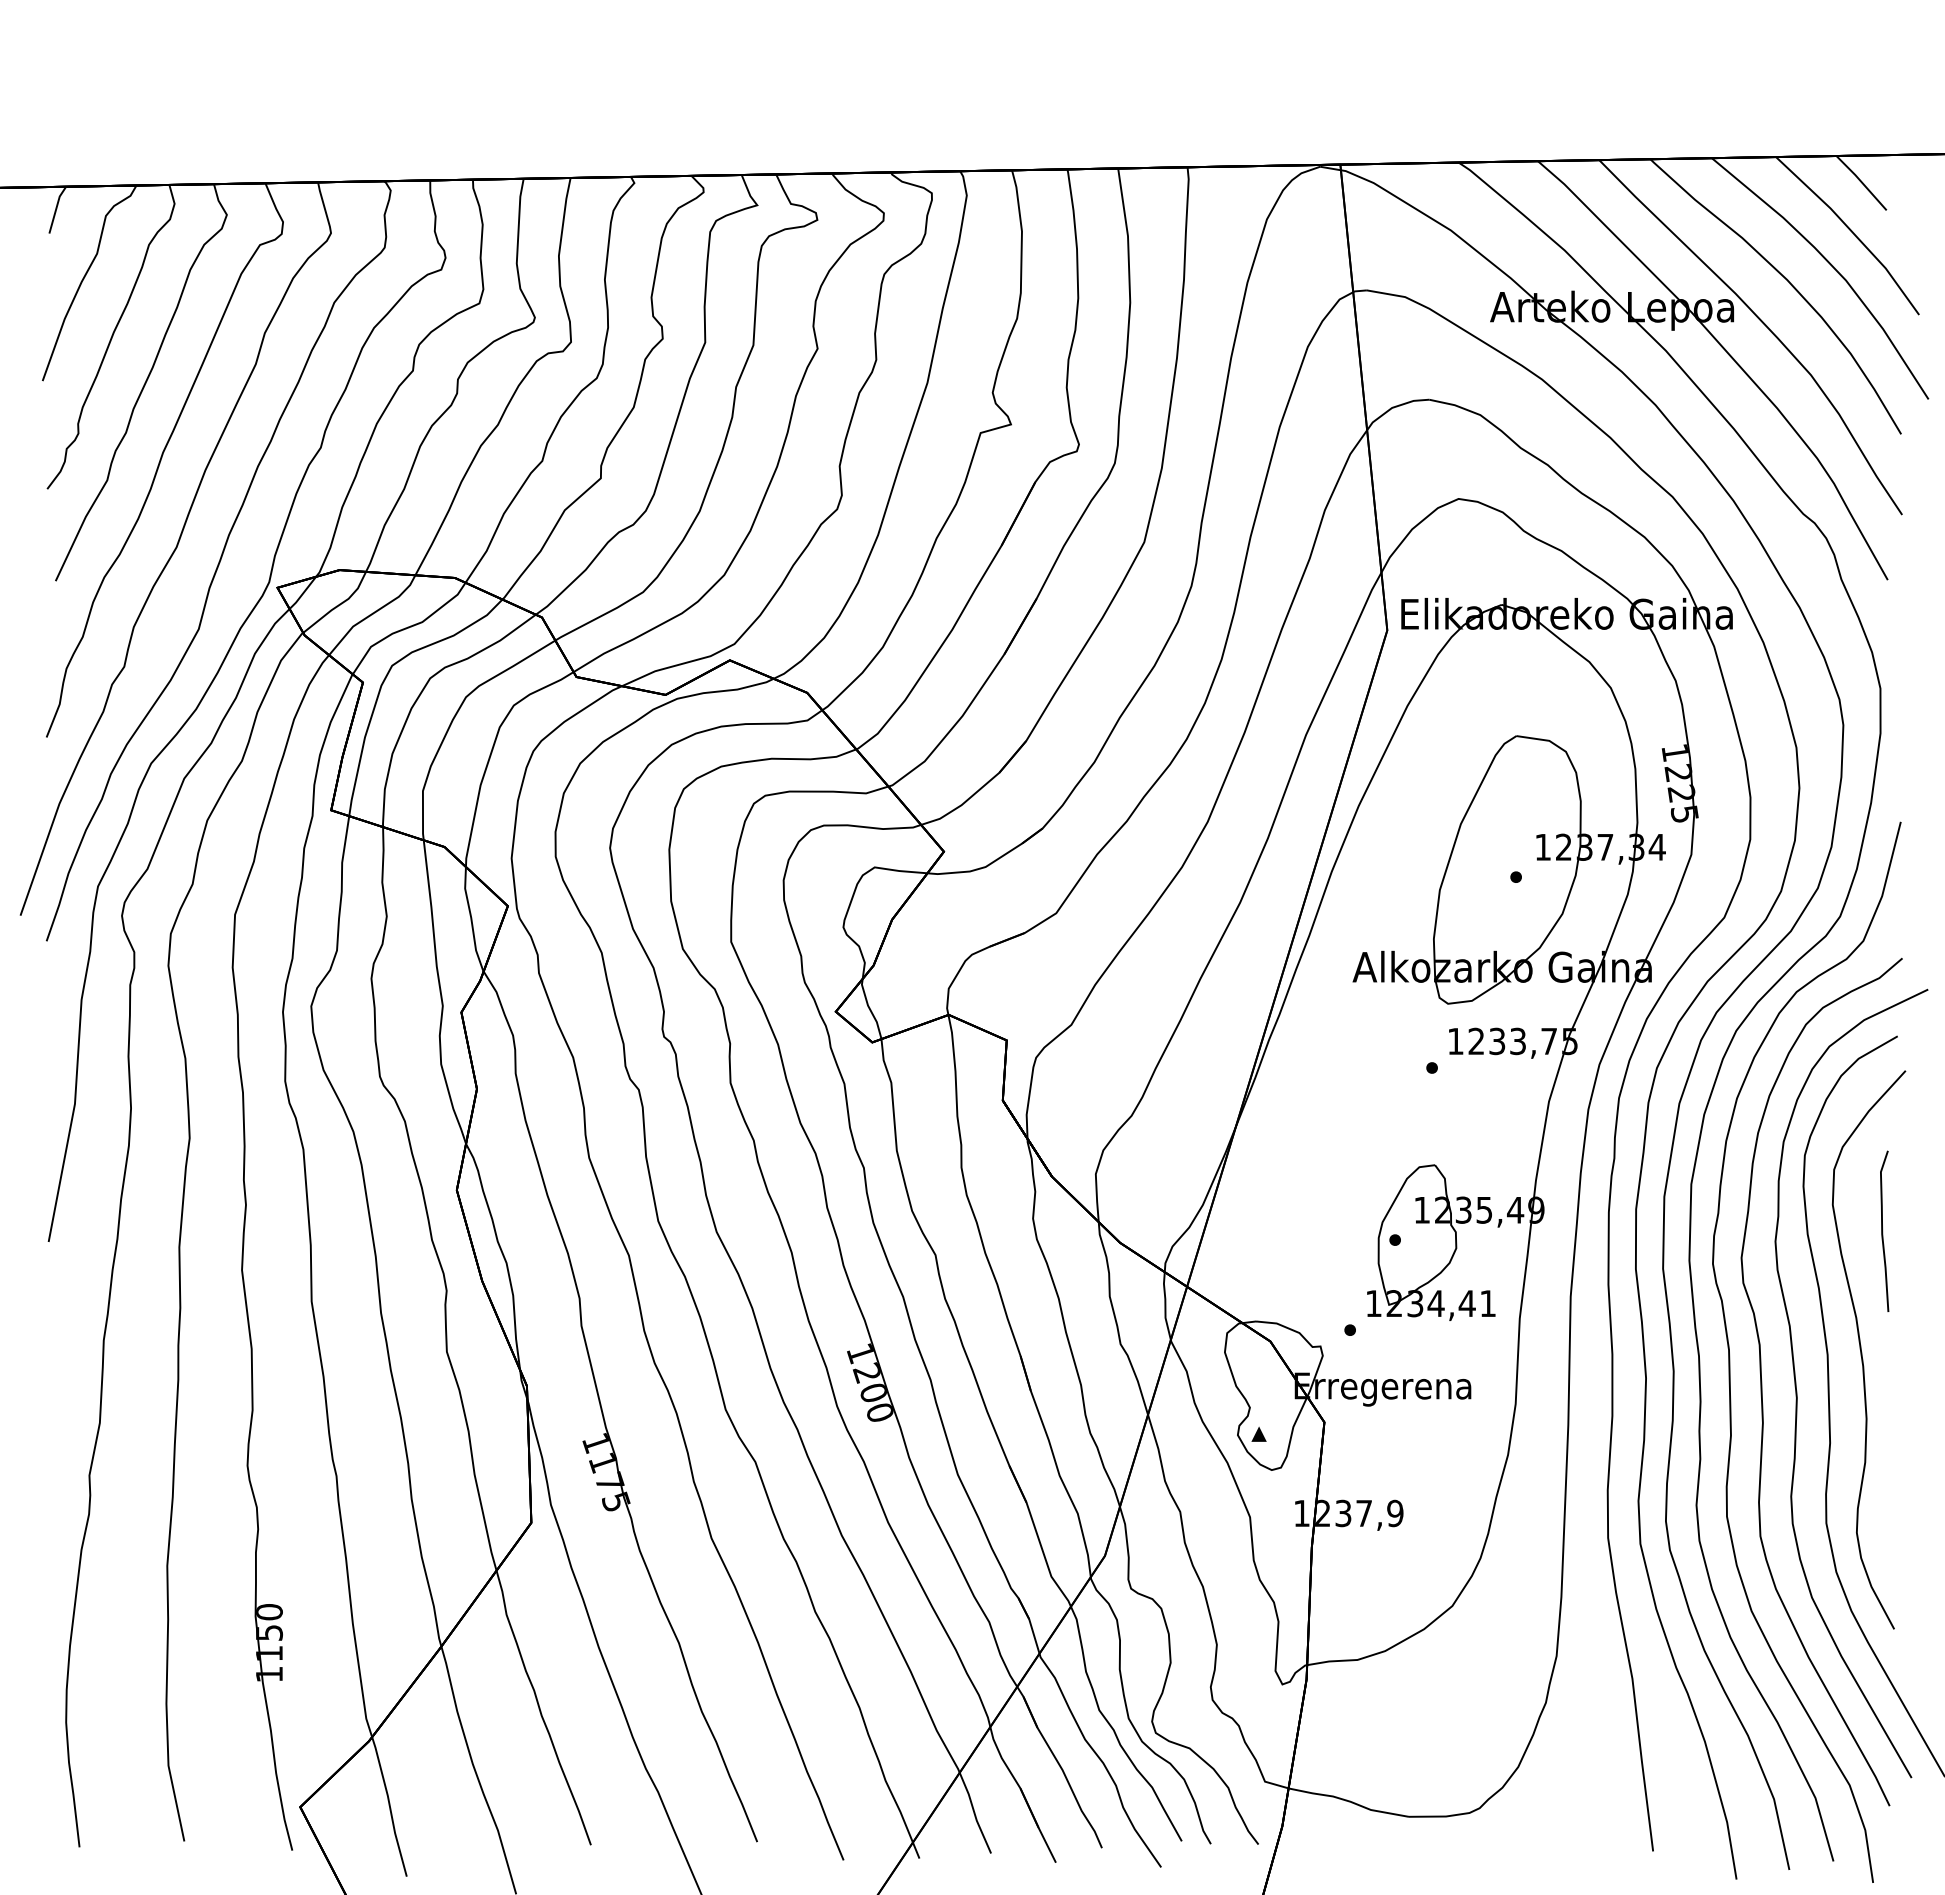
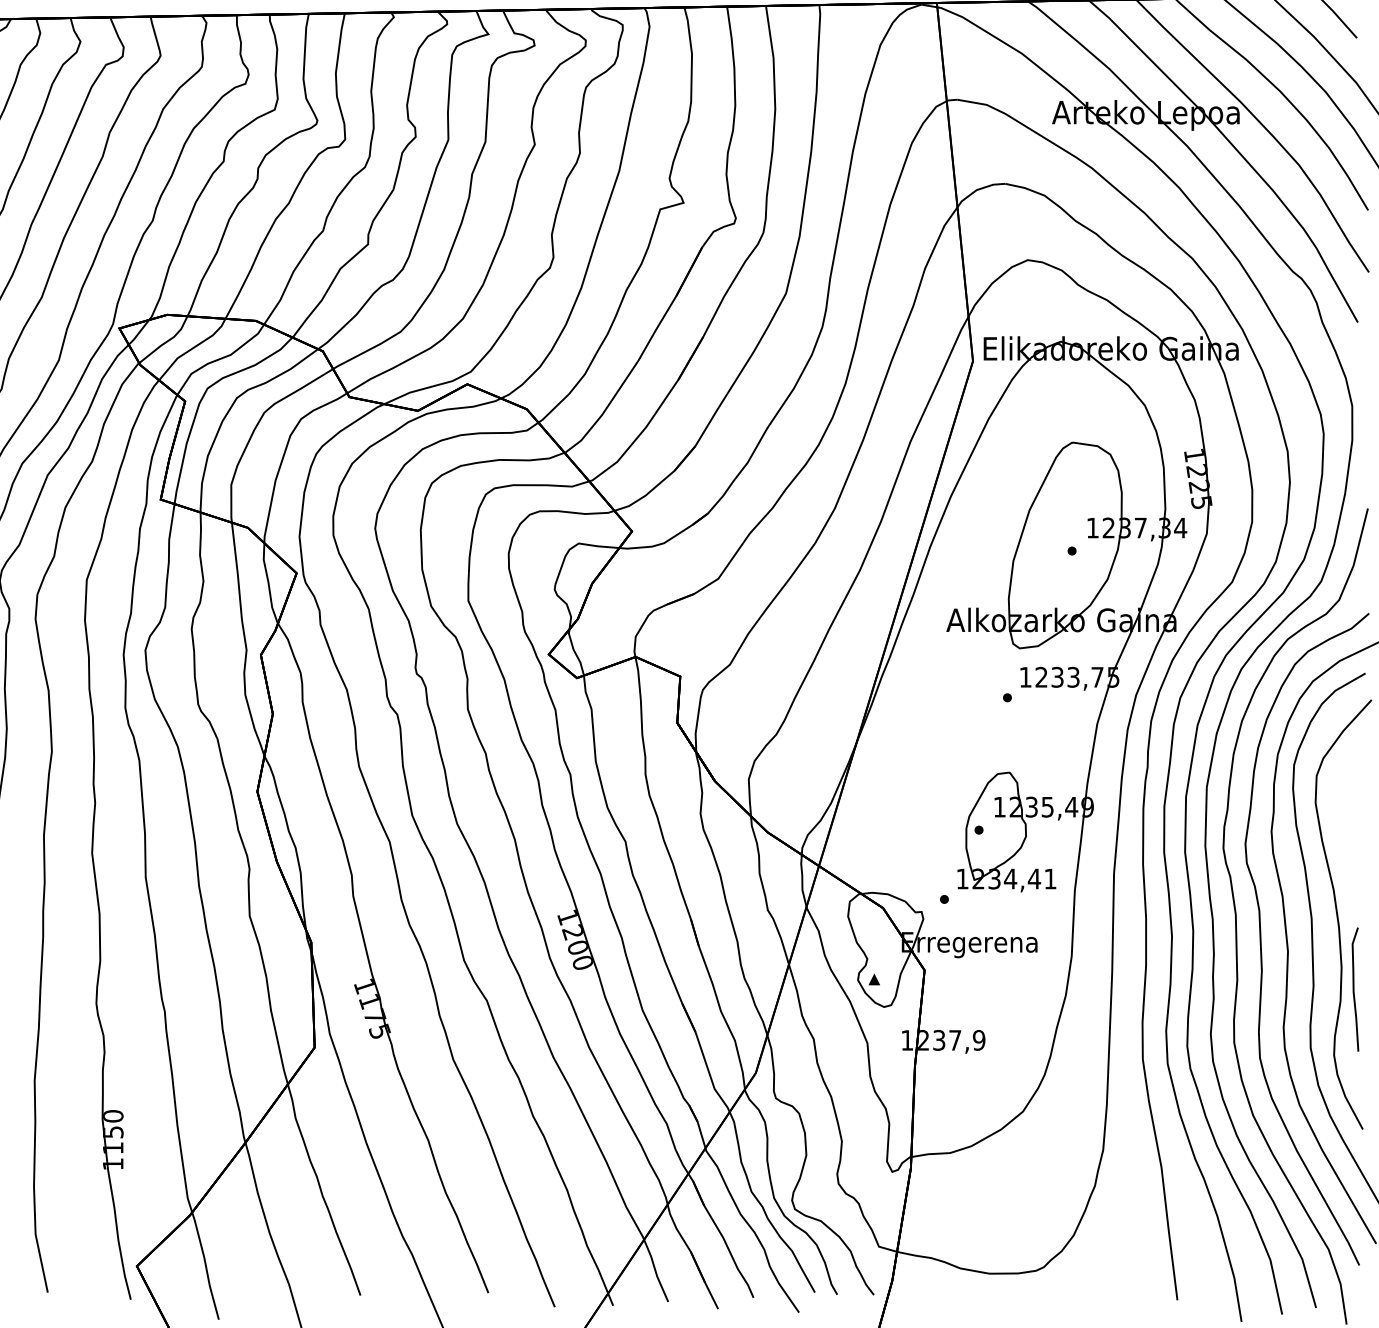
curve: (1883, 1230) -> (1354, 988), moved

